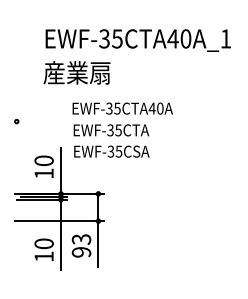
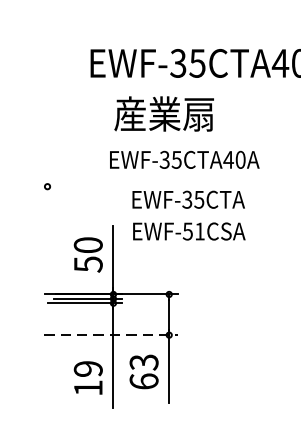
text: (76, 72) -> (163, 113), moved
text: (122, 108) -> (184, 159), moved
text: (115, 151) -> (194, 231), EWF-35CSA -> EWF-51CSA
text: (43, 173) -> (87, 264), 10 -> 50
line: (59, 221) -> (111, 335), solid -> dashed
text: (43, 243) -> (87, 368), 10 -> 19
text: (81, 251) -> (144, 380), 93 -> 63

